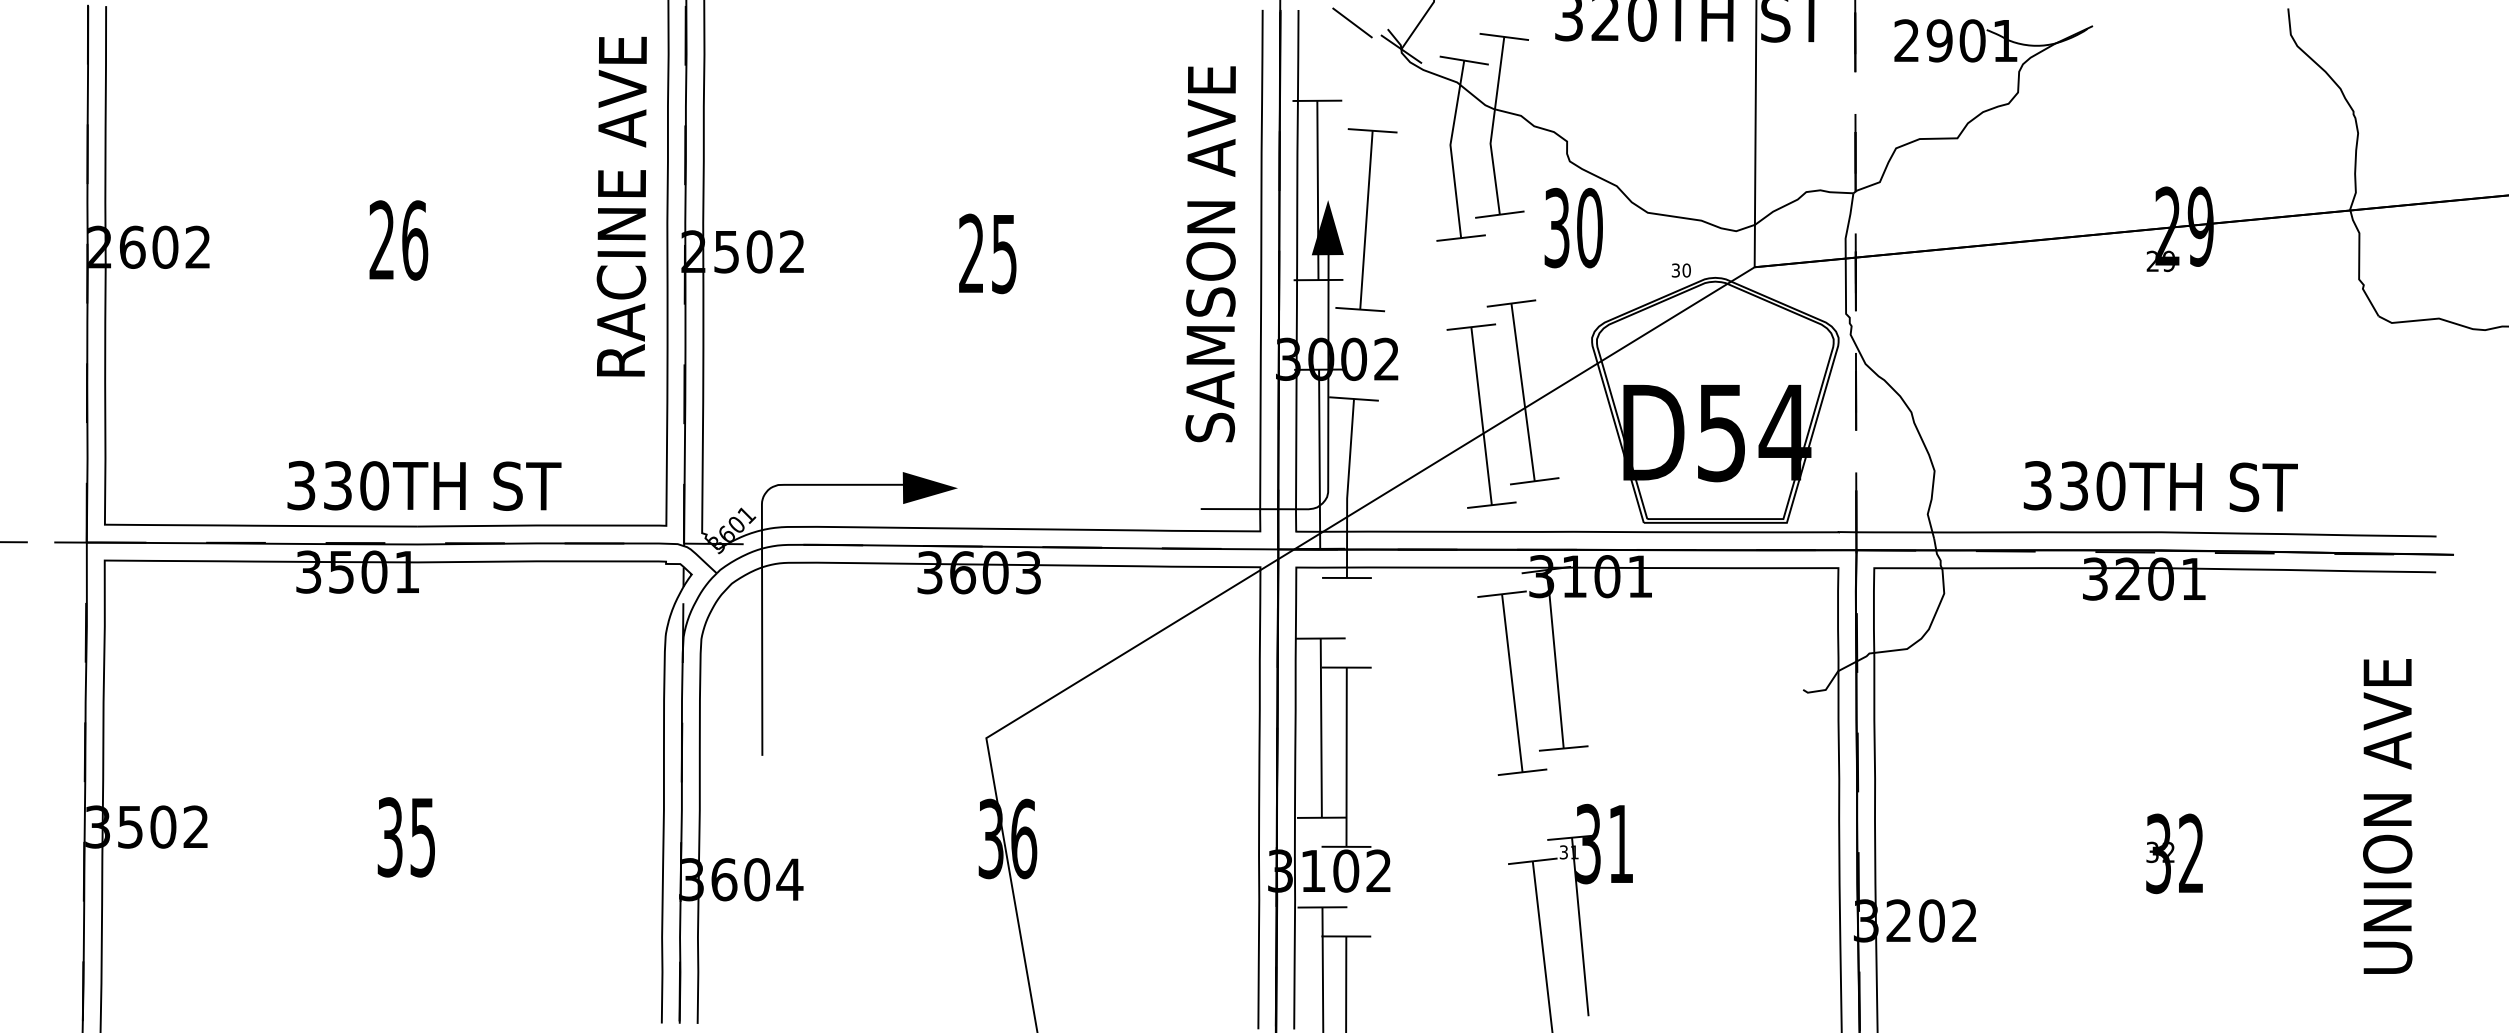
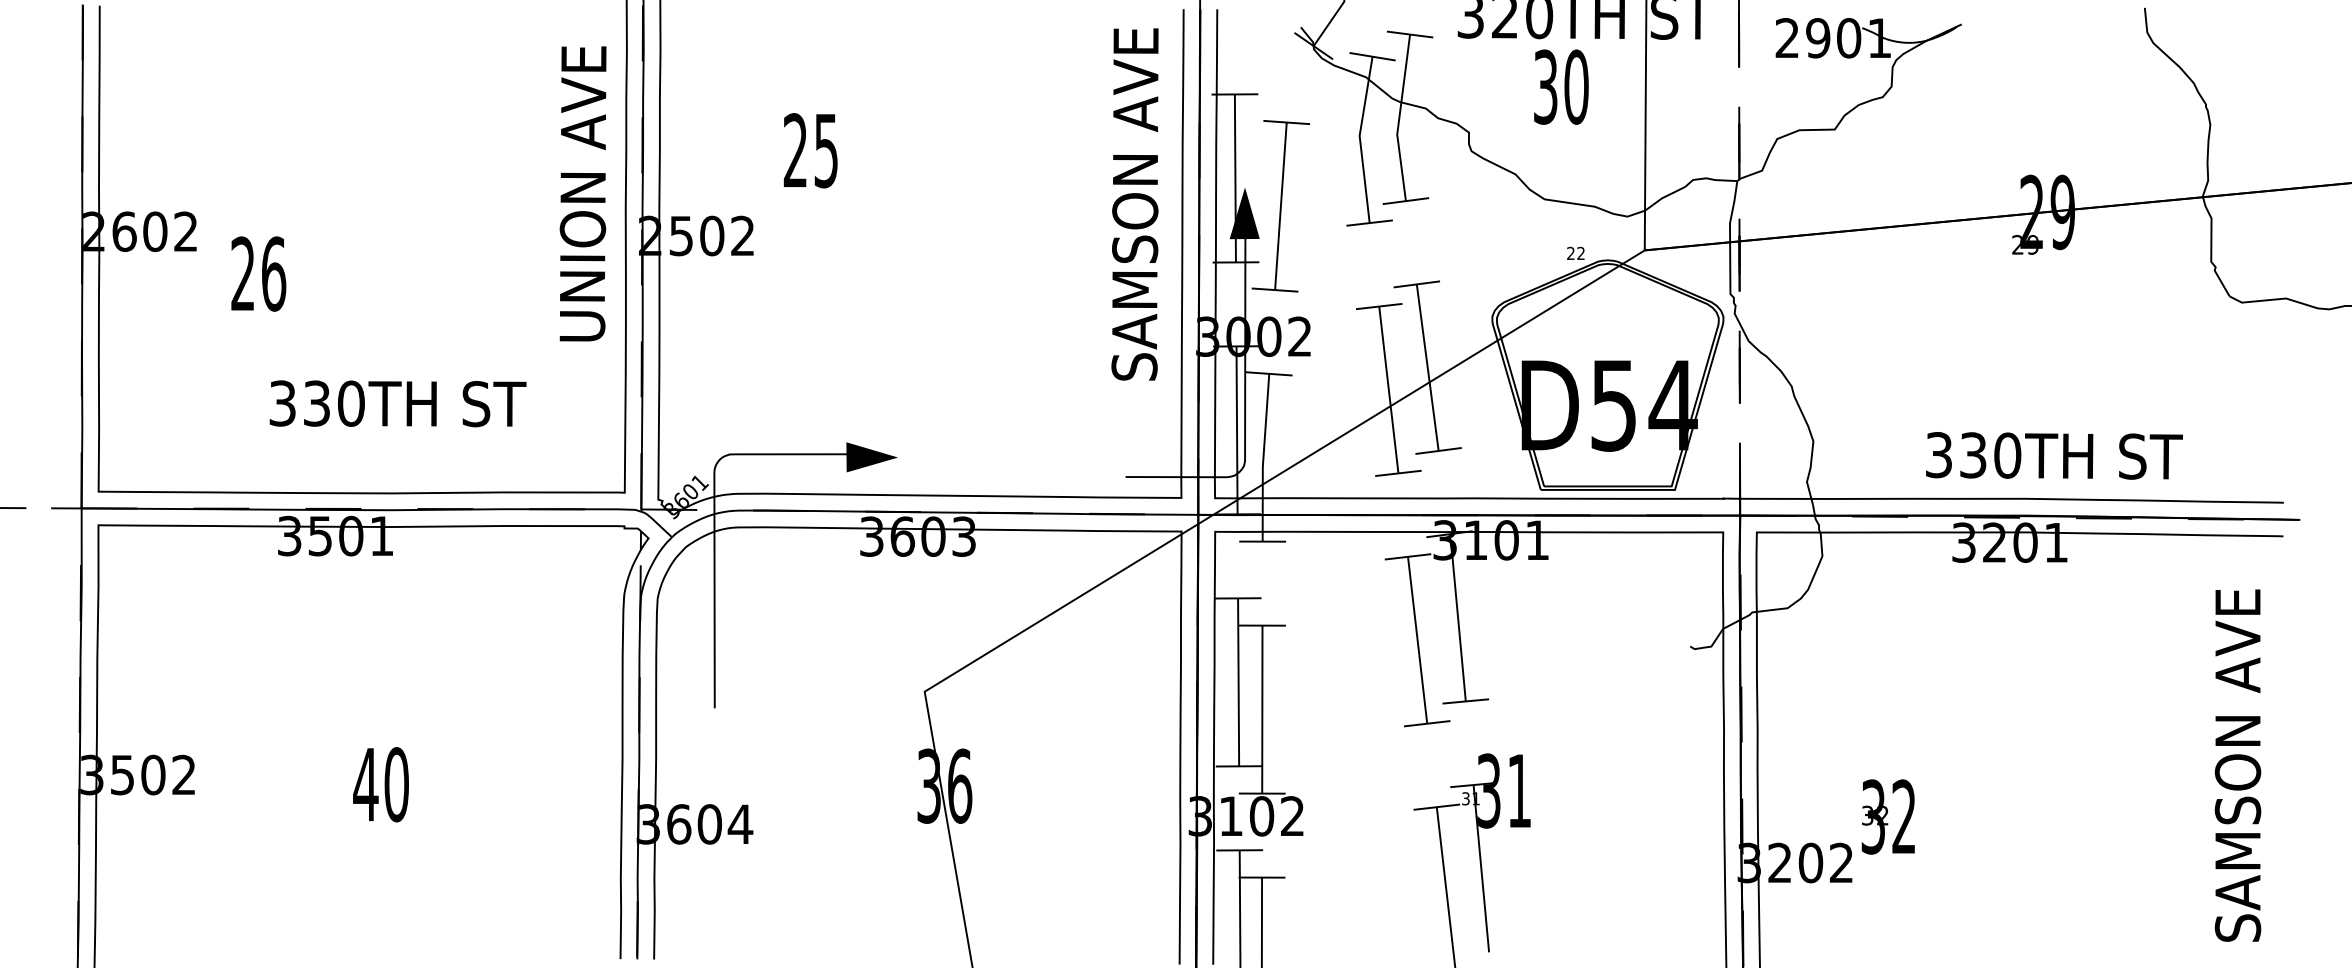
line: (1352, 22) -> (1267, 21), removed
text: (621, 206) -> (582, 193), RACINE AVE -> UNION AVE
text: (1573, 227) -> (1561, 86), moved
text: (398, 240) -> (258, 274), moved
text: (987, 253) -> (810, 150), moved
text: (1210, 254) -> (1134, 204), moved
text: (1680, 270) -> (1575, 253), 30 -> 22
text: (424, 485) -> (398, 403), moved
text: (2160, 486) -> (2054, 455), moved
text: (2387, 816) -> (2237, 765), UNION AVE -> SAMSON AVE
text: (406, 837) -> (381, 784), 35 -> 40
text: (2174, 853) -> (1888, 816), moved

